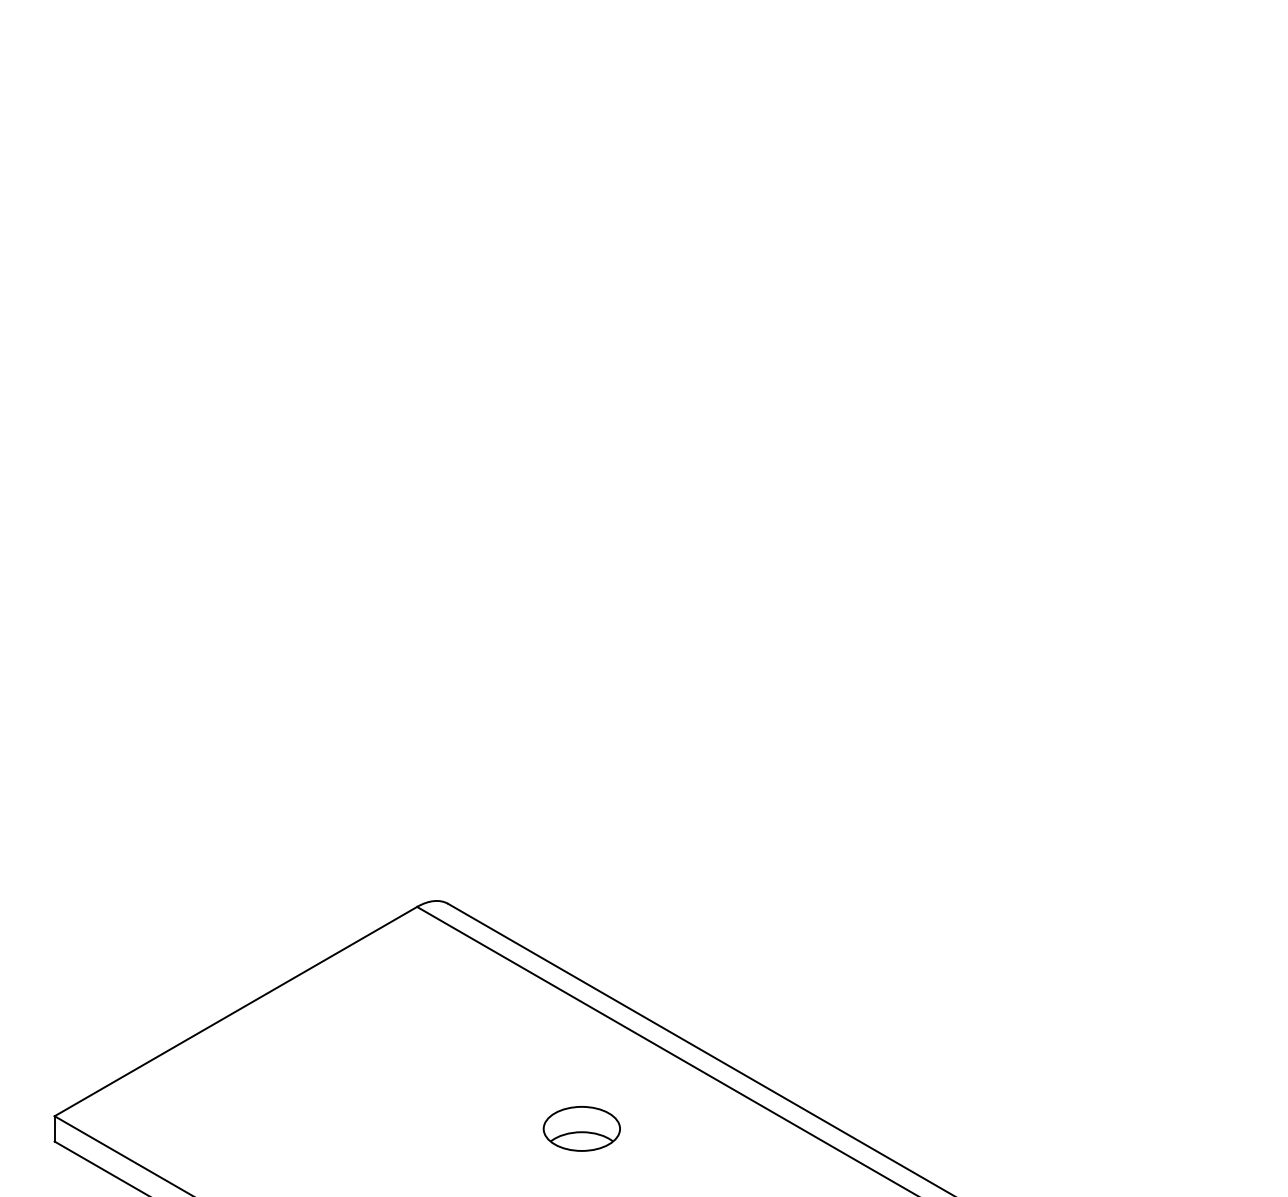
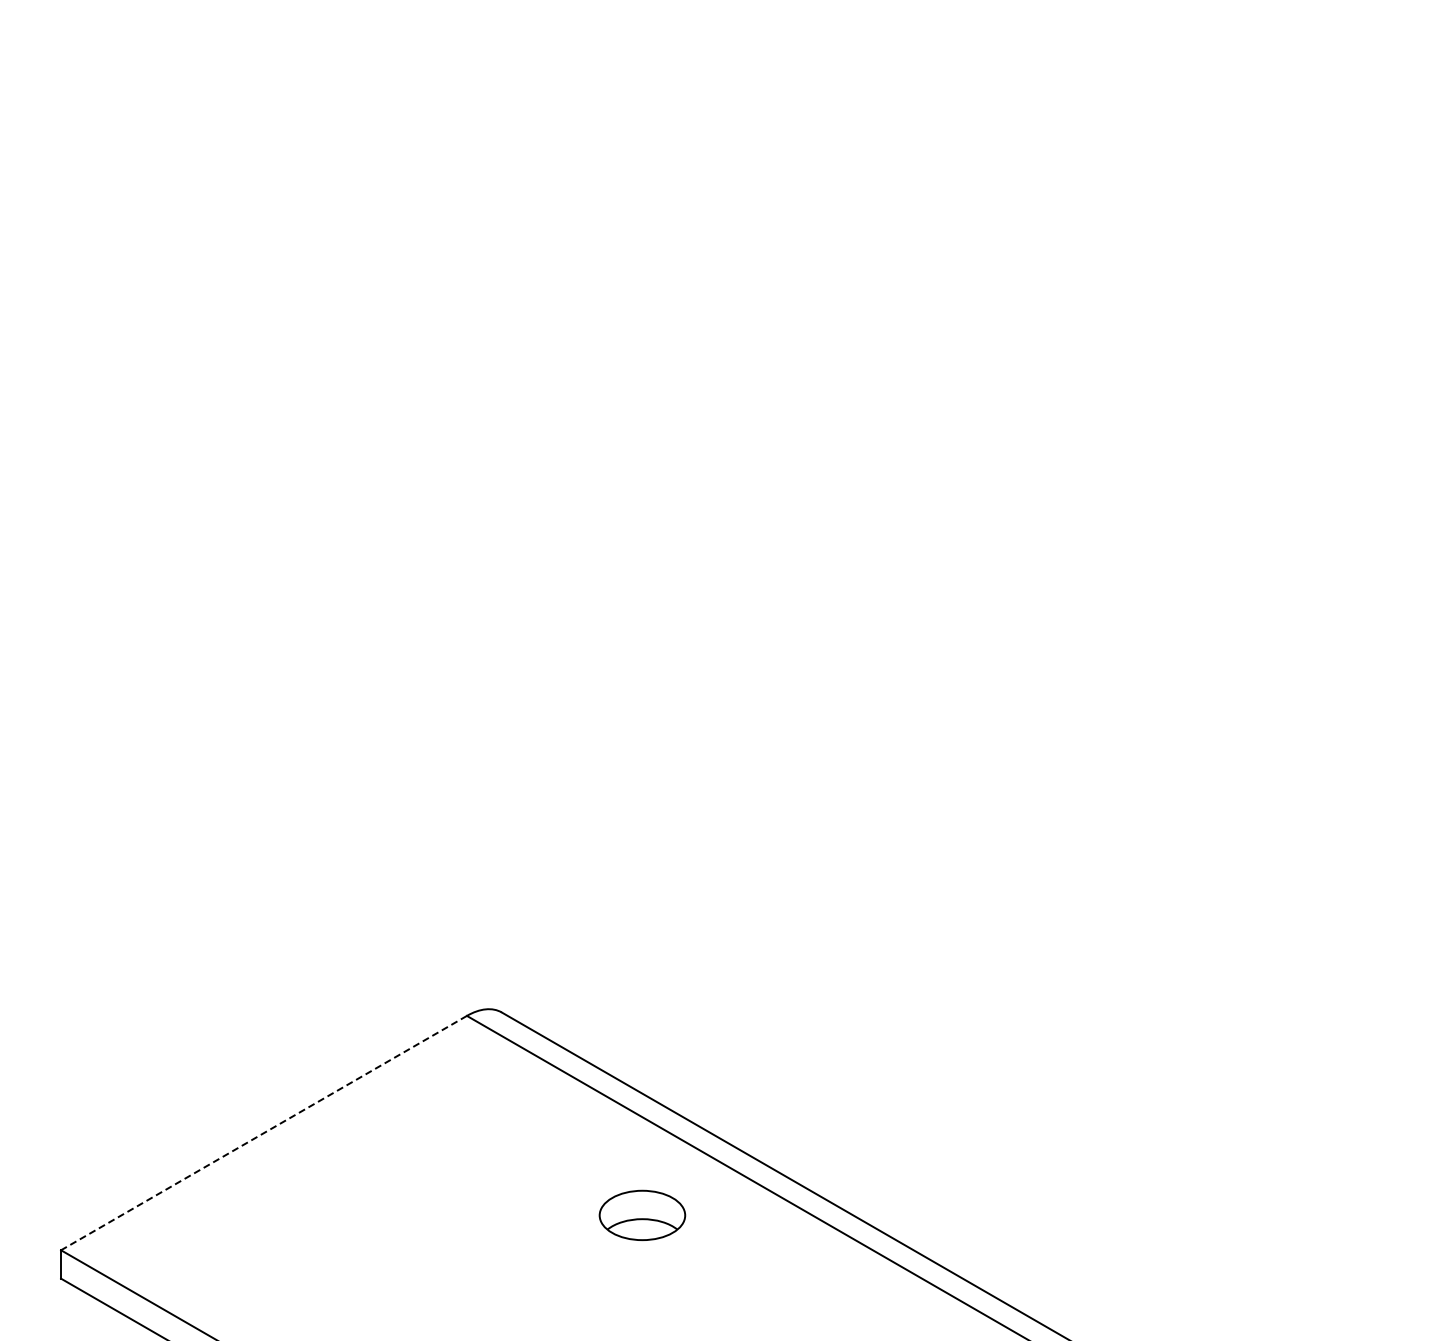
line: (235, 1011) -> (263, 1133), solid -> dashed
part: (581, 1128) -> (642, 1214), moved

